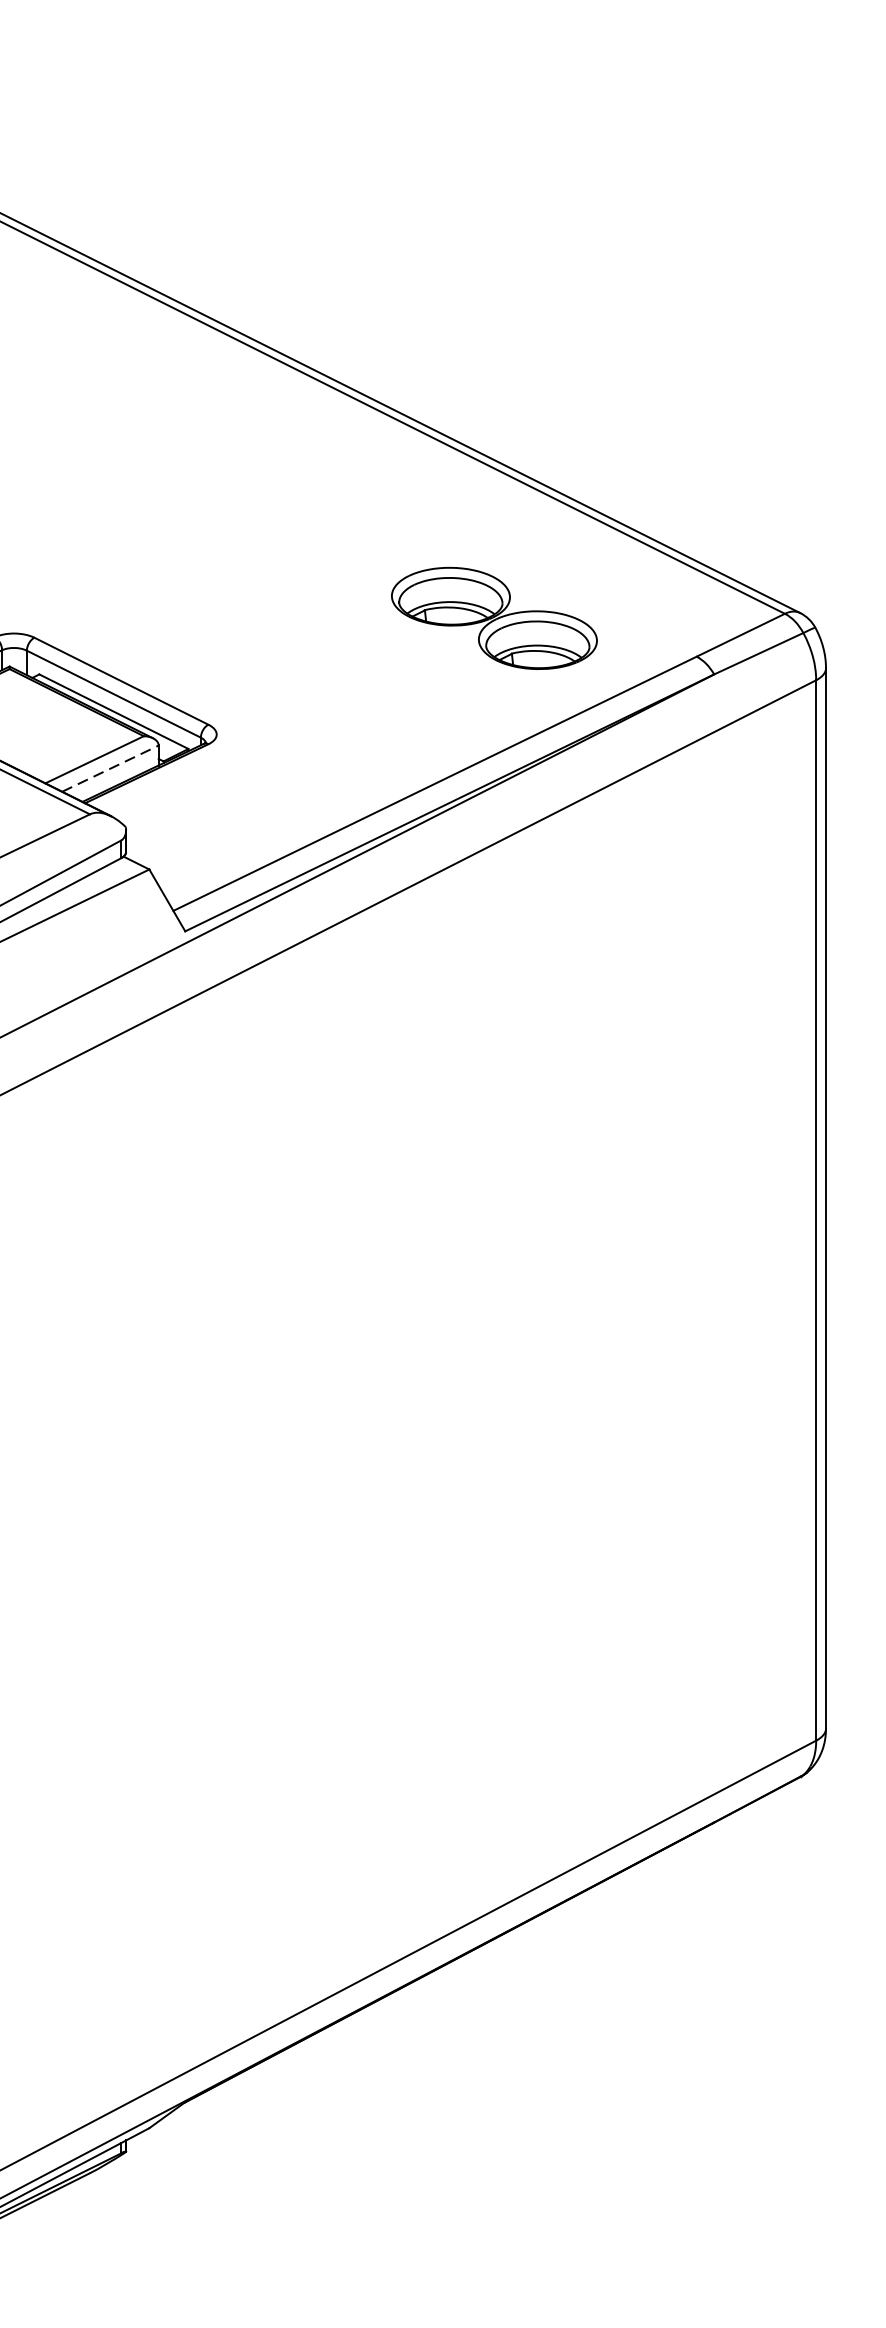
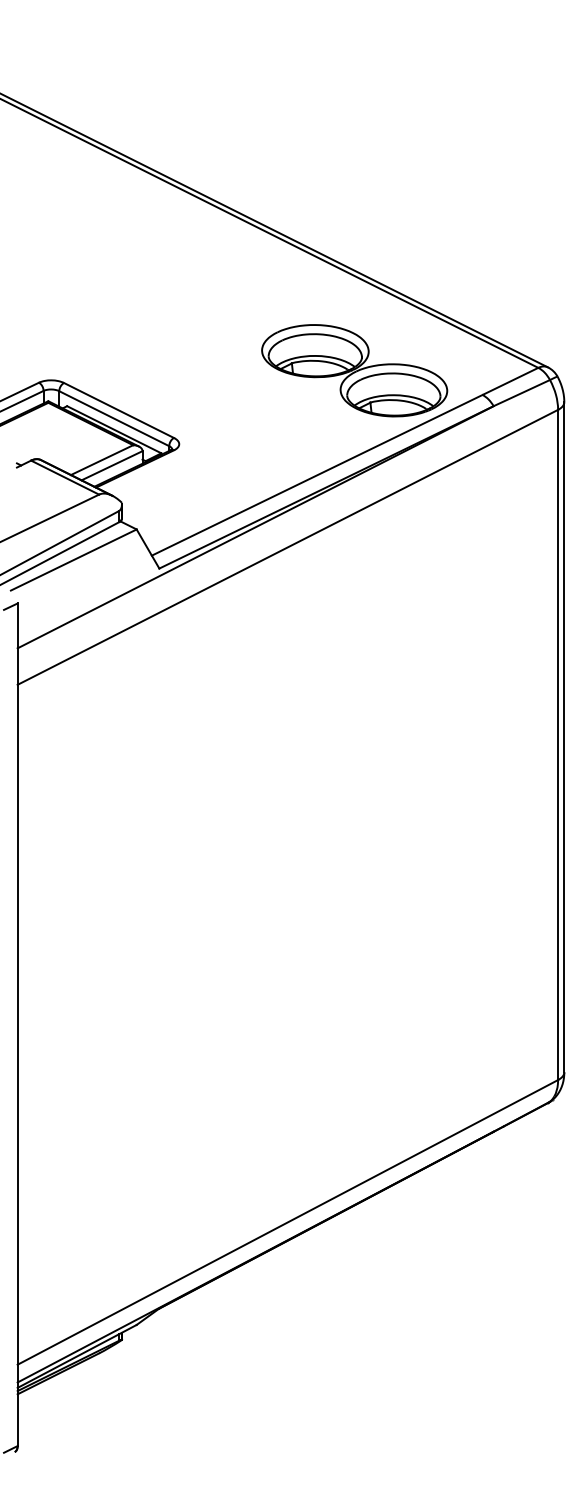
part: (494, 617) -> (354, 370), size x1.43
line: (111, 768) -> (112, 465), dashed -> solid

